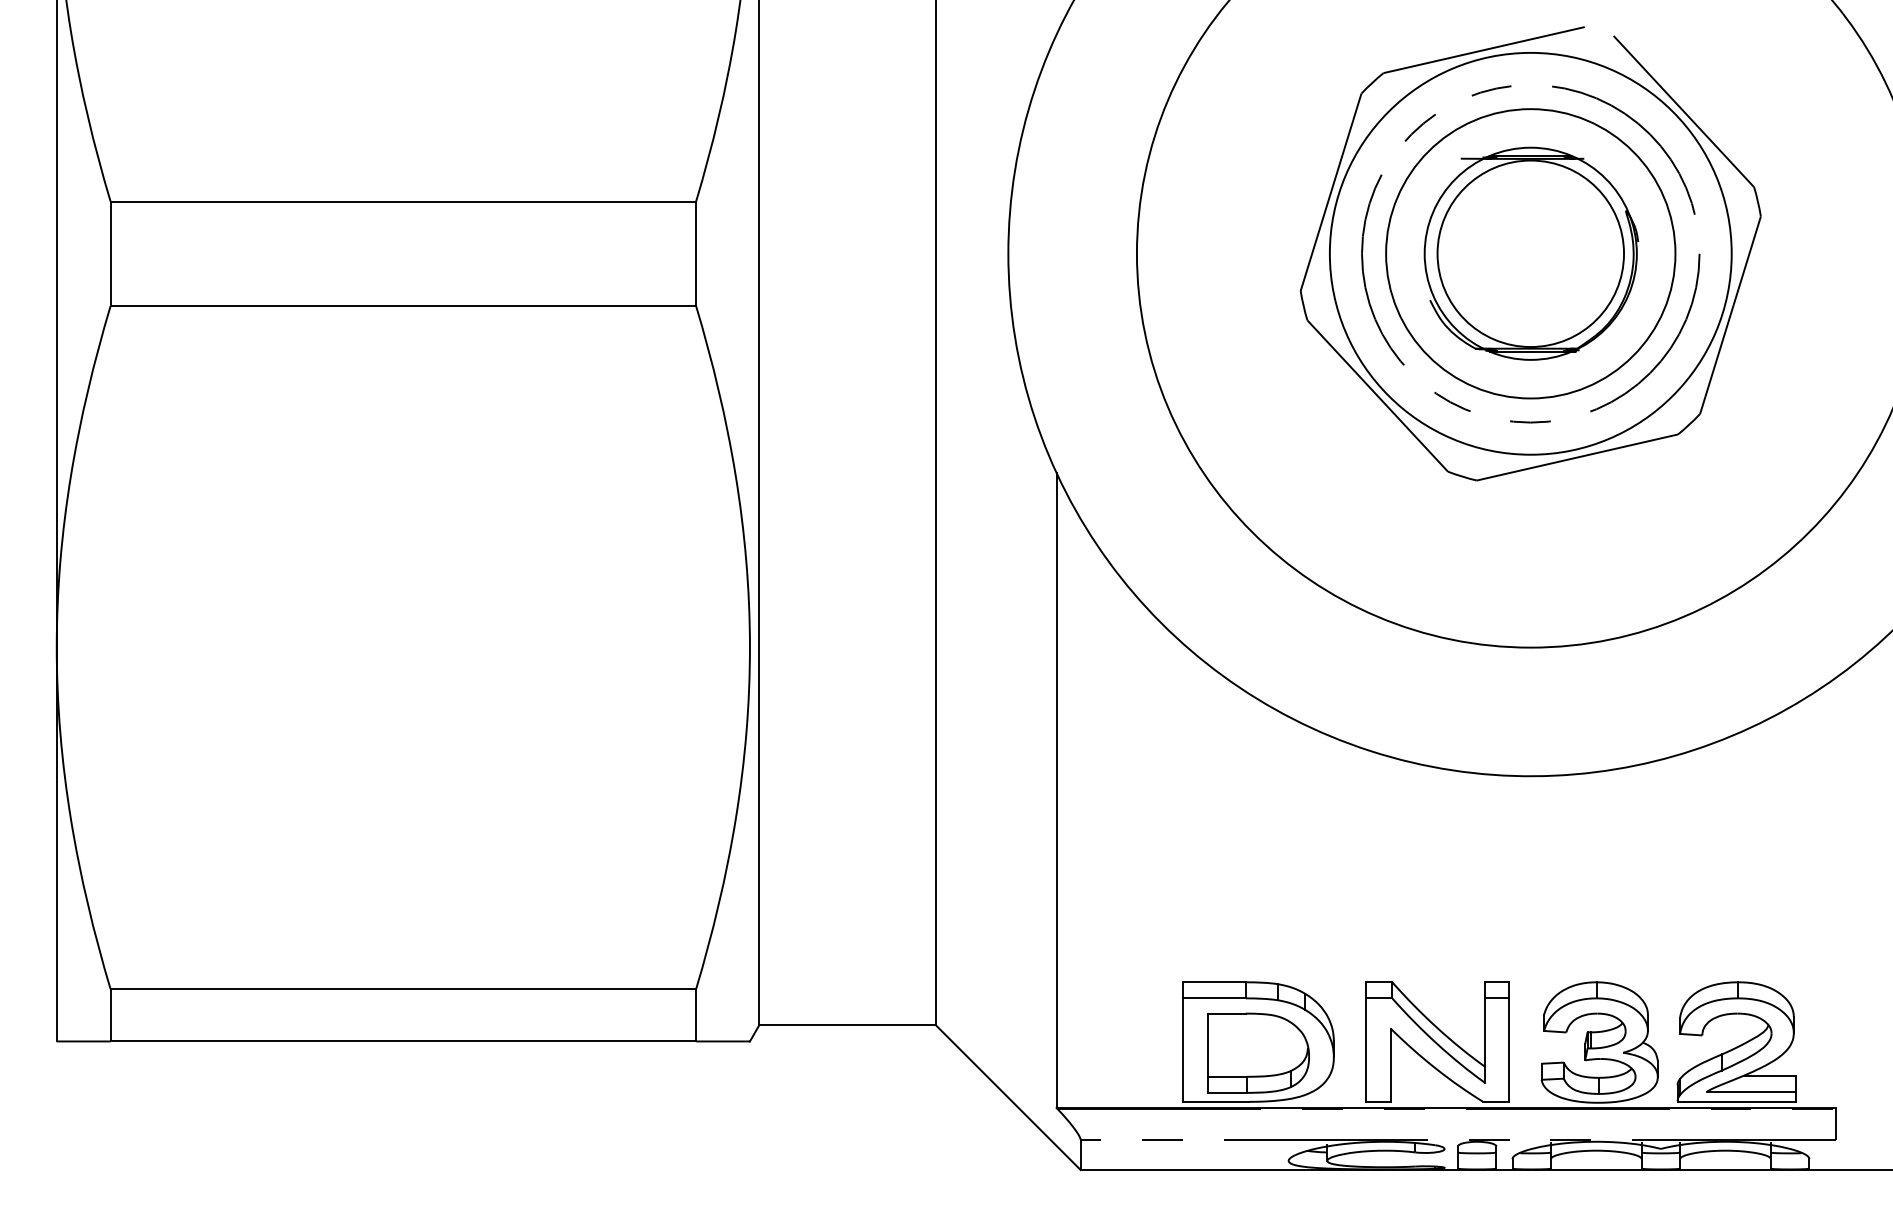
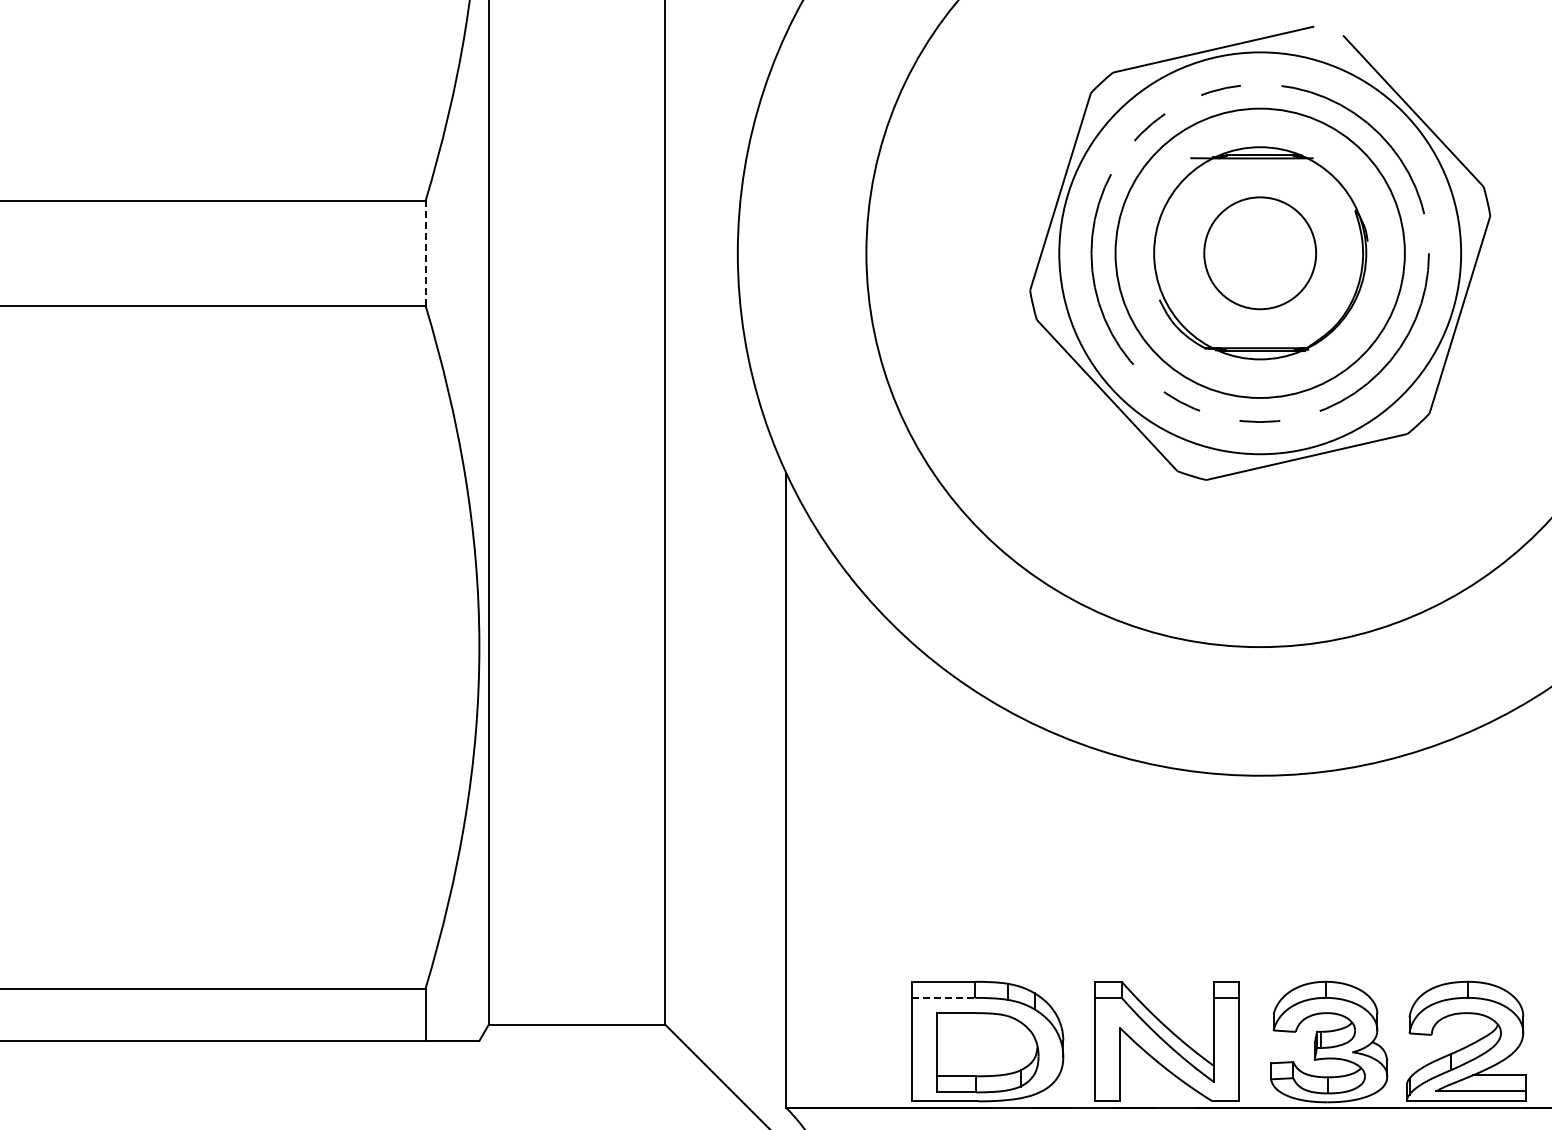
line: (696, 253) -> (425, 253), solid -> dashed
circle: (1530, 253) -> (1259, 253), size x0.6
line: (1214, 998) -> (943, 998), solid -> dashed

